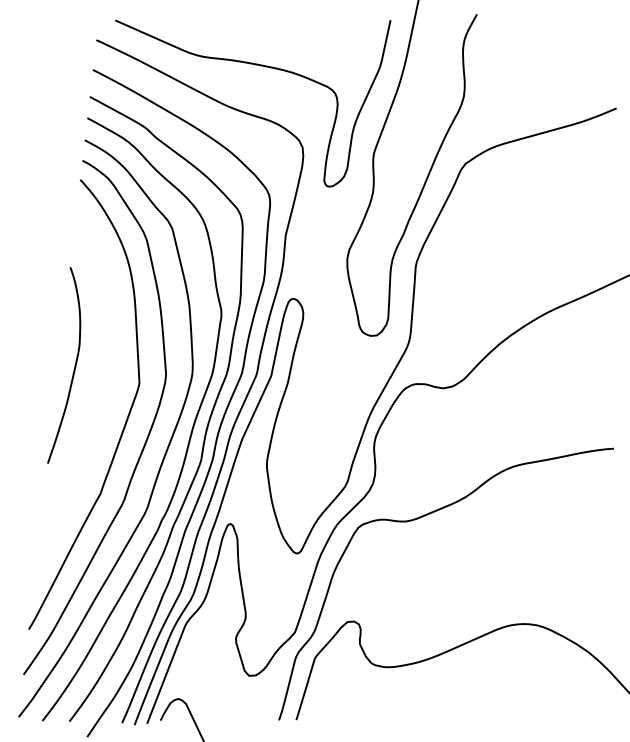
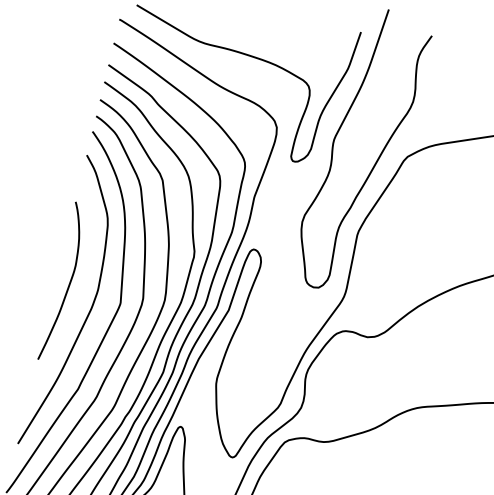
curve: (102, 397) -> (89, 311), added

